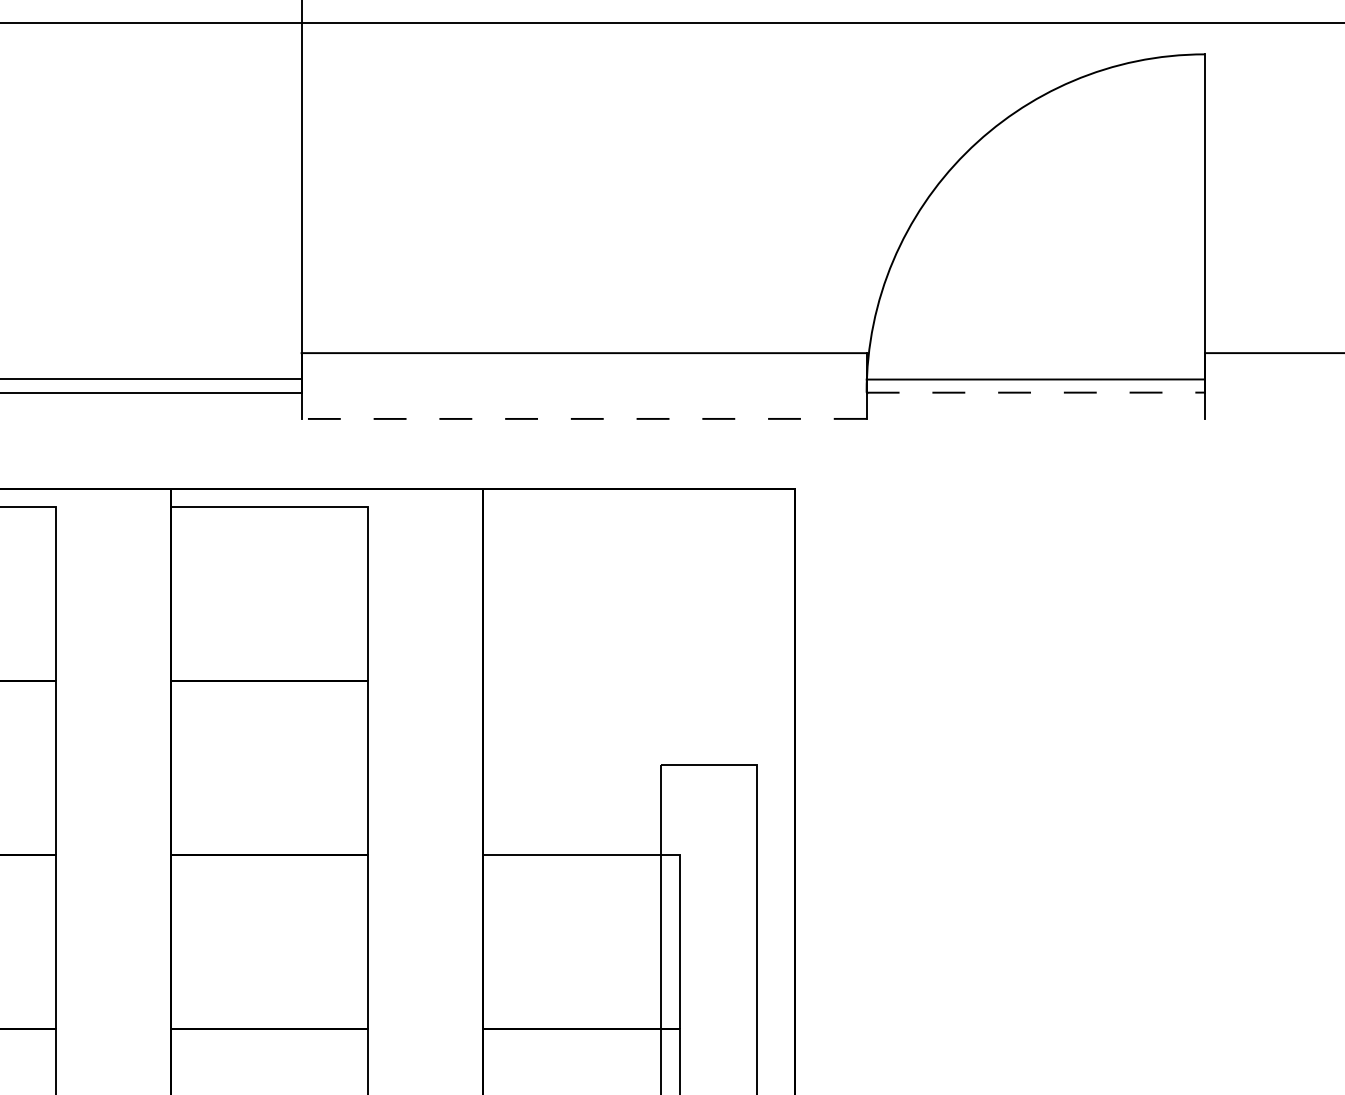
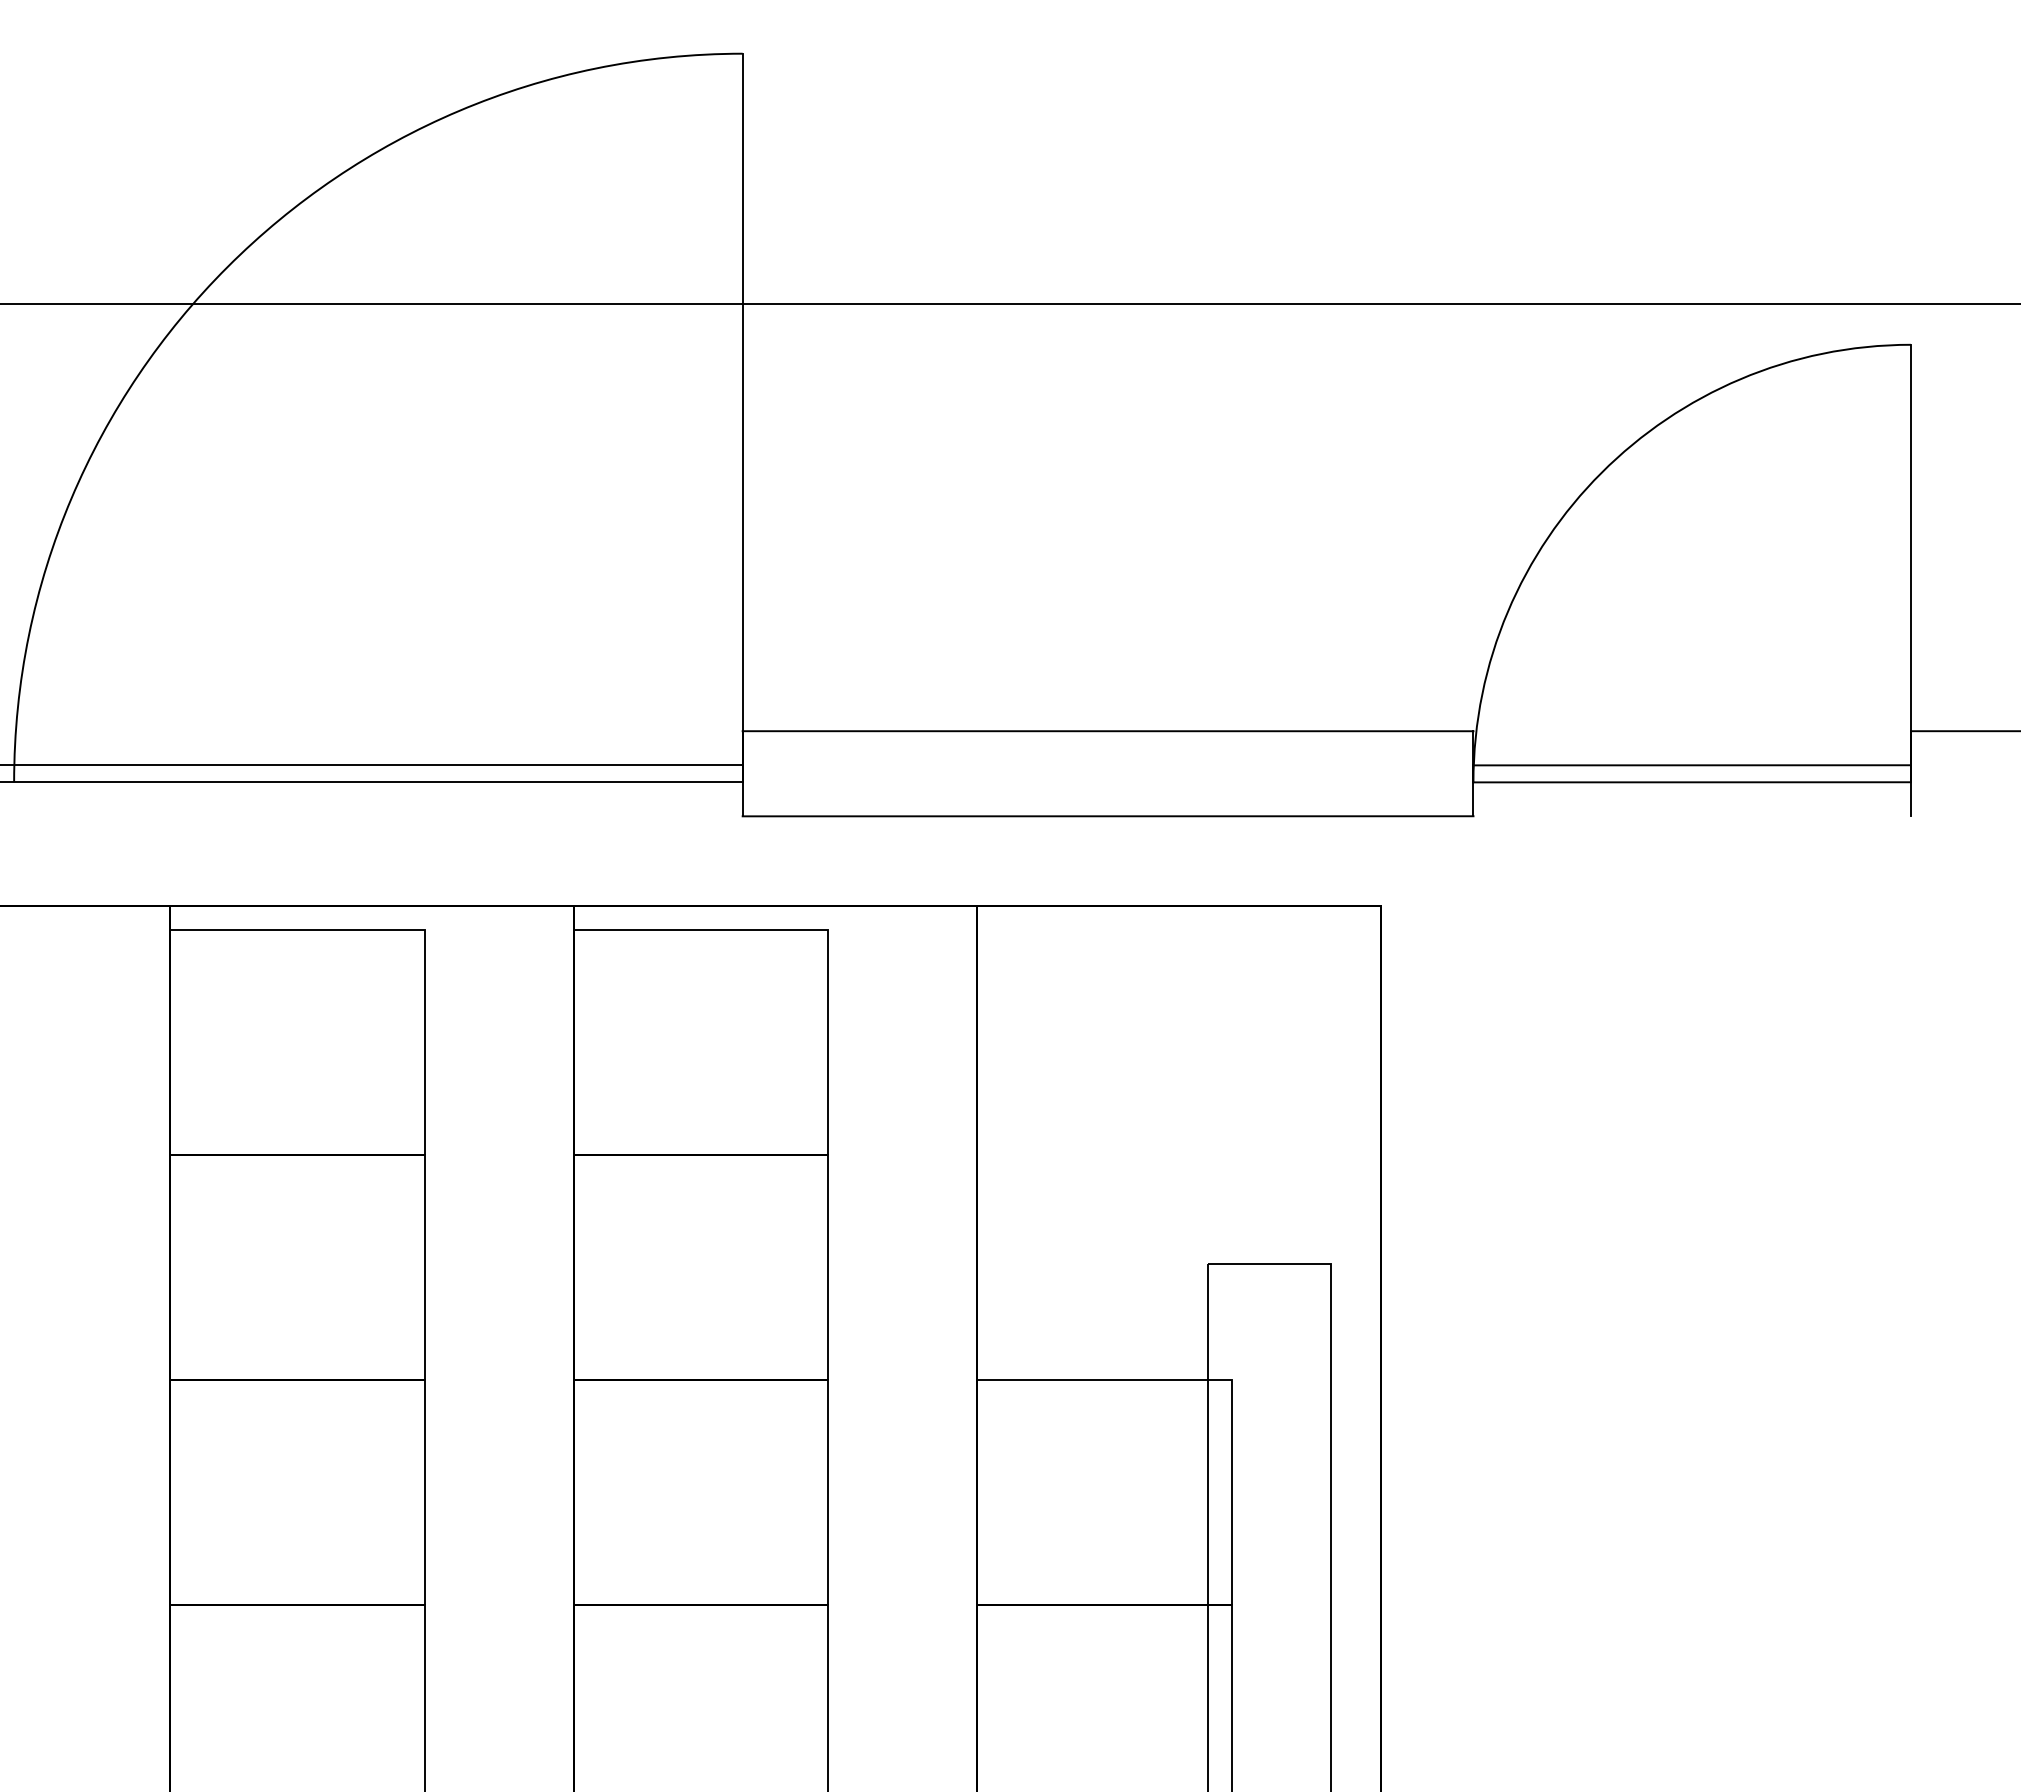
line: (1036, 392) -> (1692, 782), dashed -> solid
line: (583, 419) -> (1107, 816), dashed -> solid

